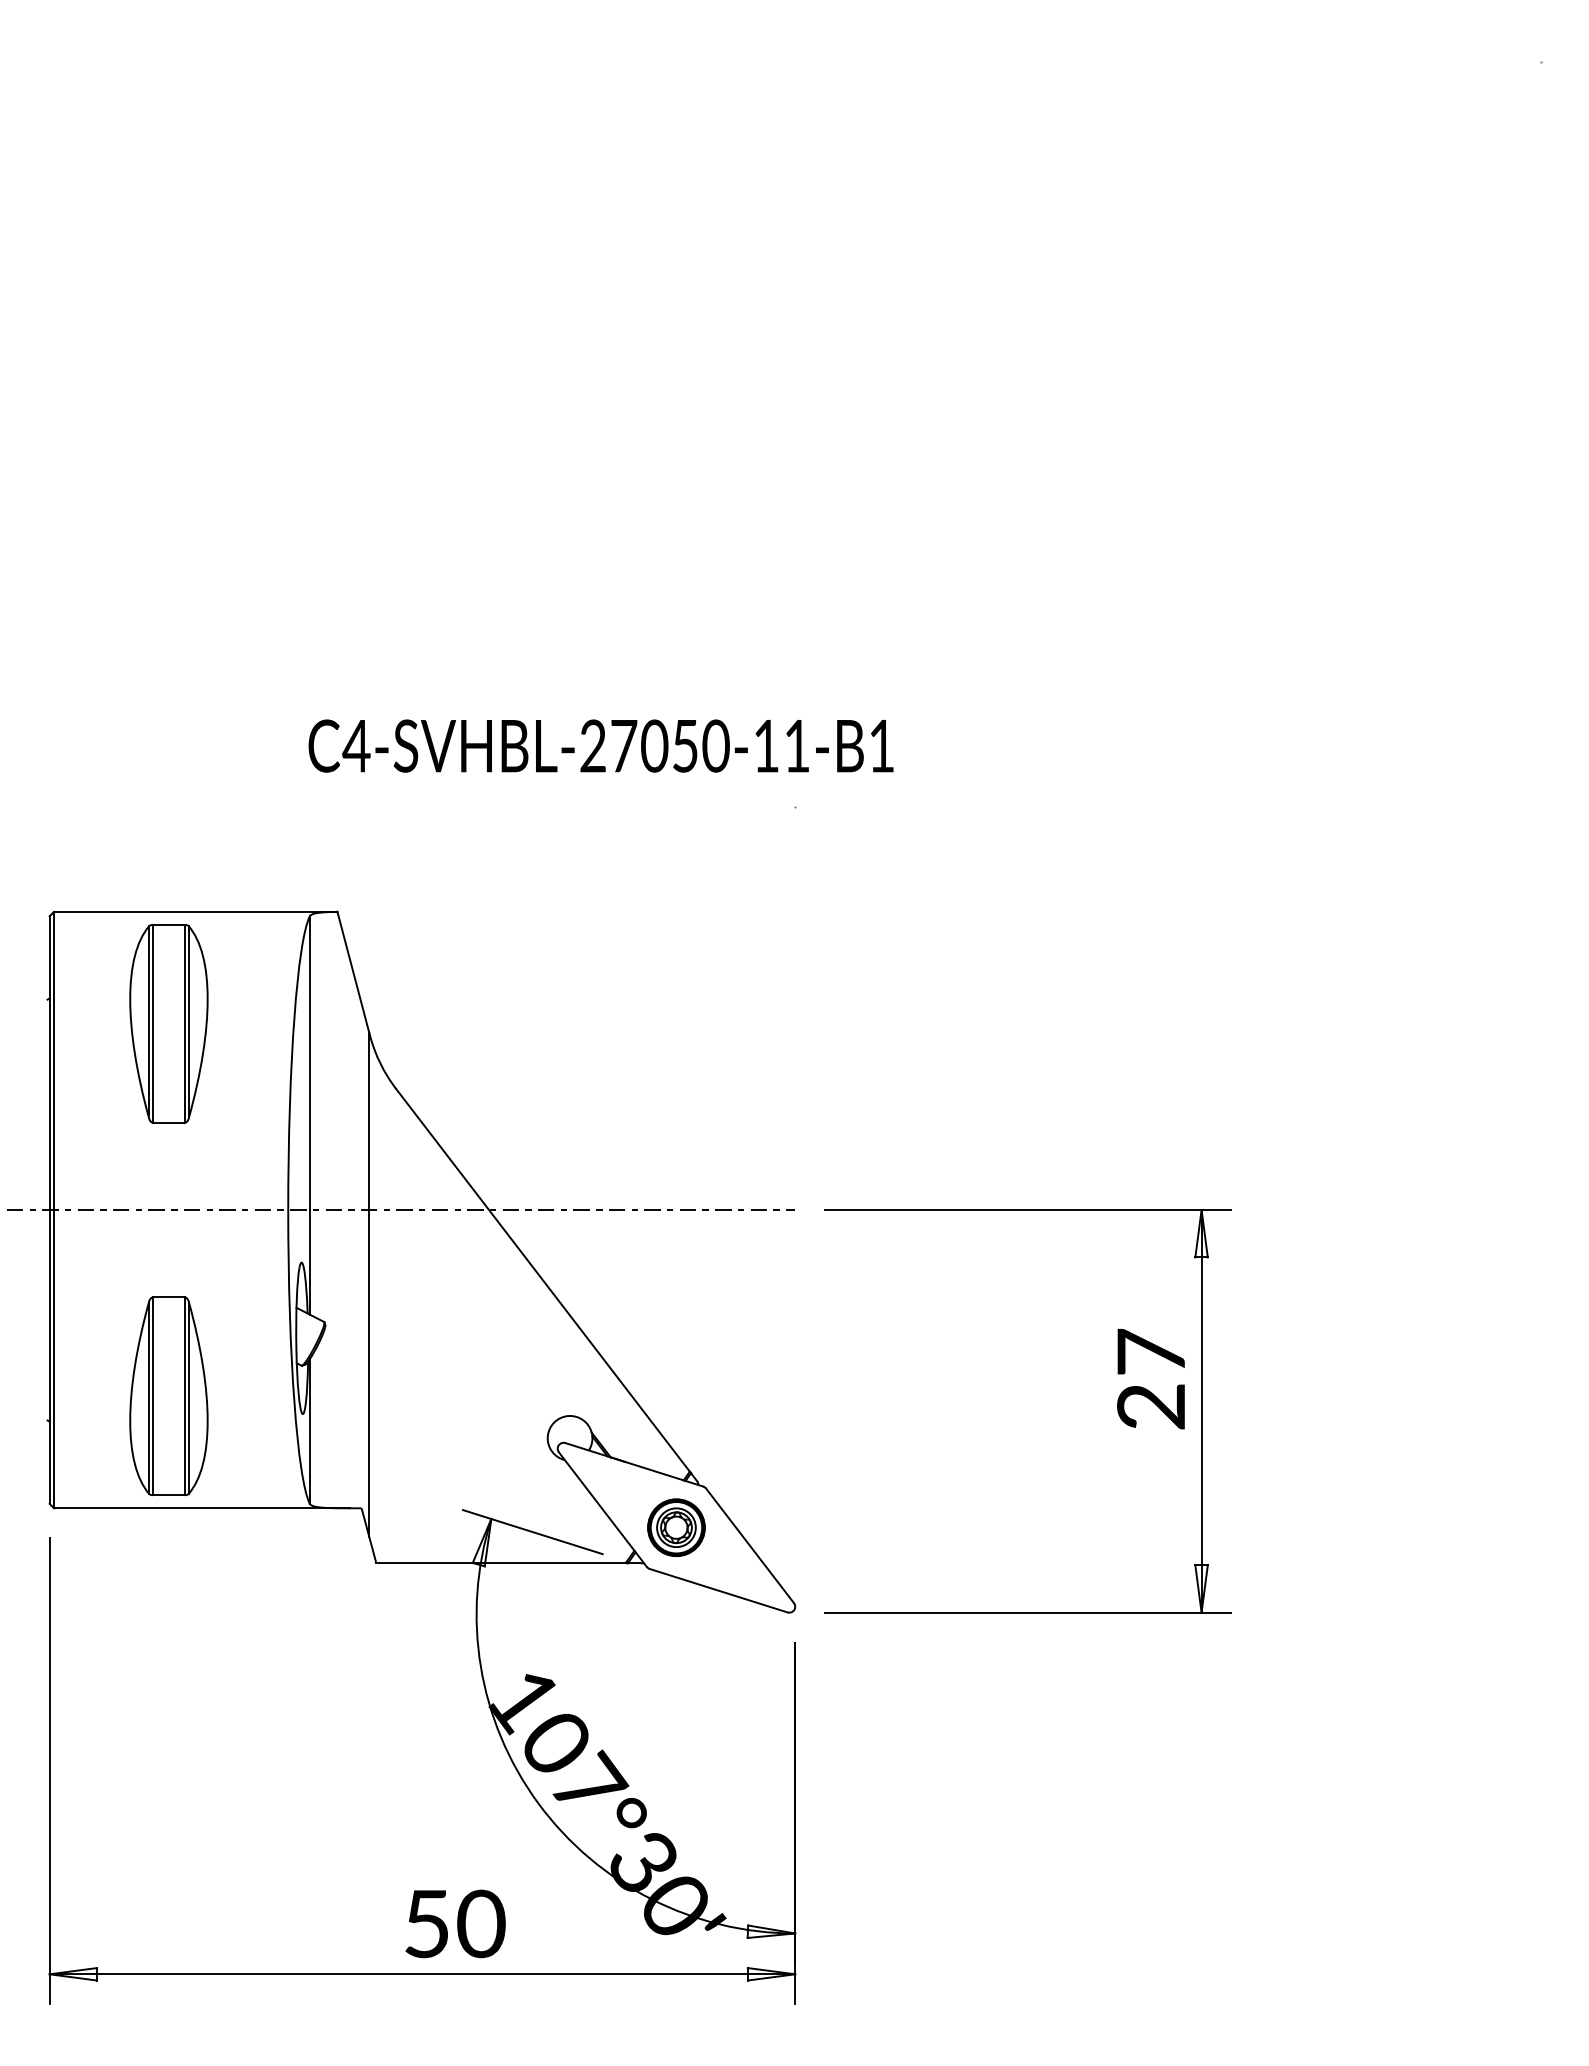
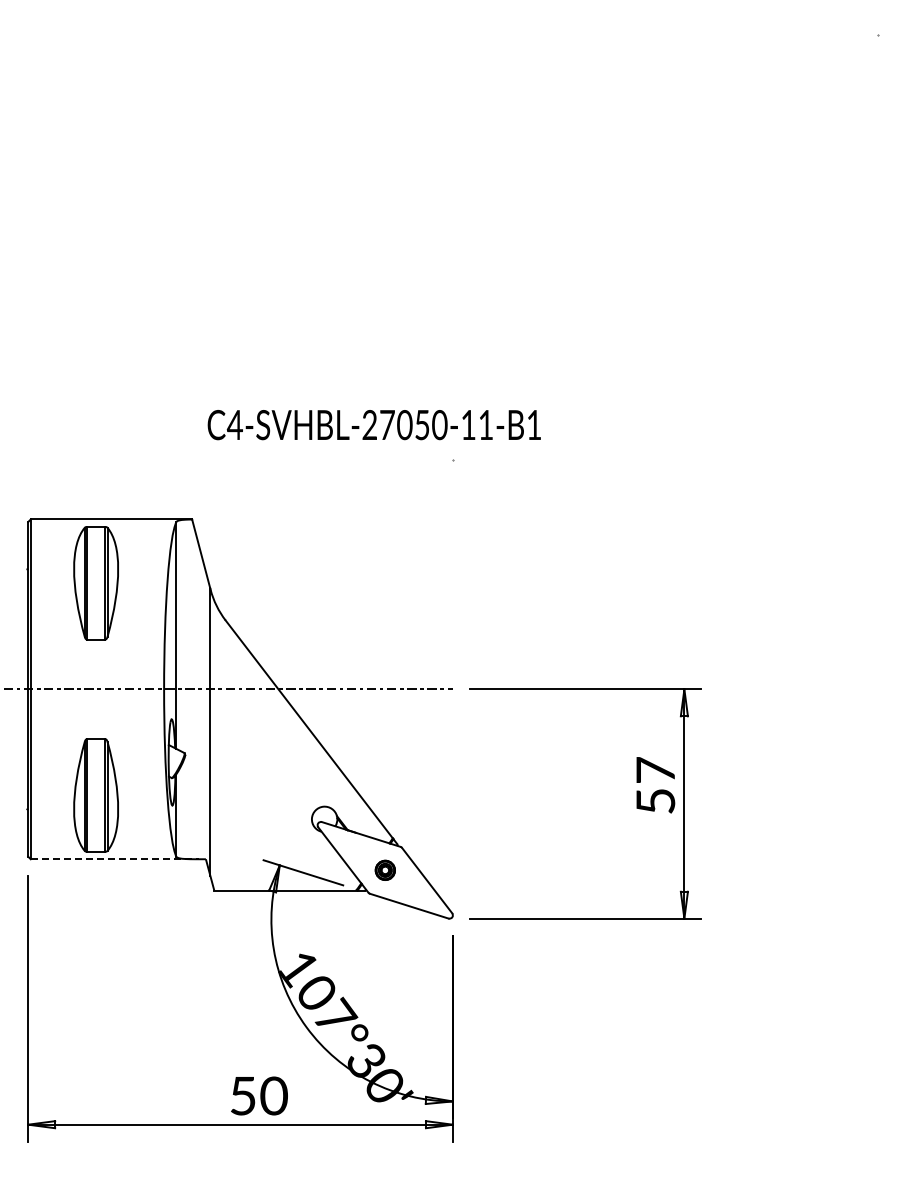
text: (599, 746) -> (373, 425), moved
text: (1150, 1406) -> (655, 801), 27 -> 57
line: (202, 1508) -> (115, 859), solid -> dashed
part: (676, 1528) -> (385, 870), size x0.6

